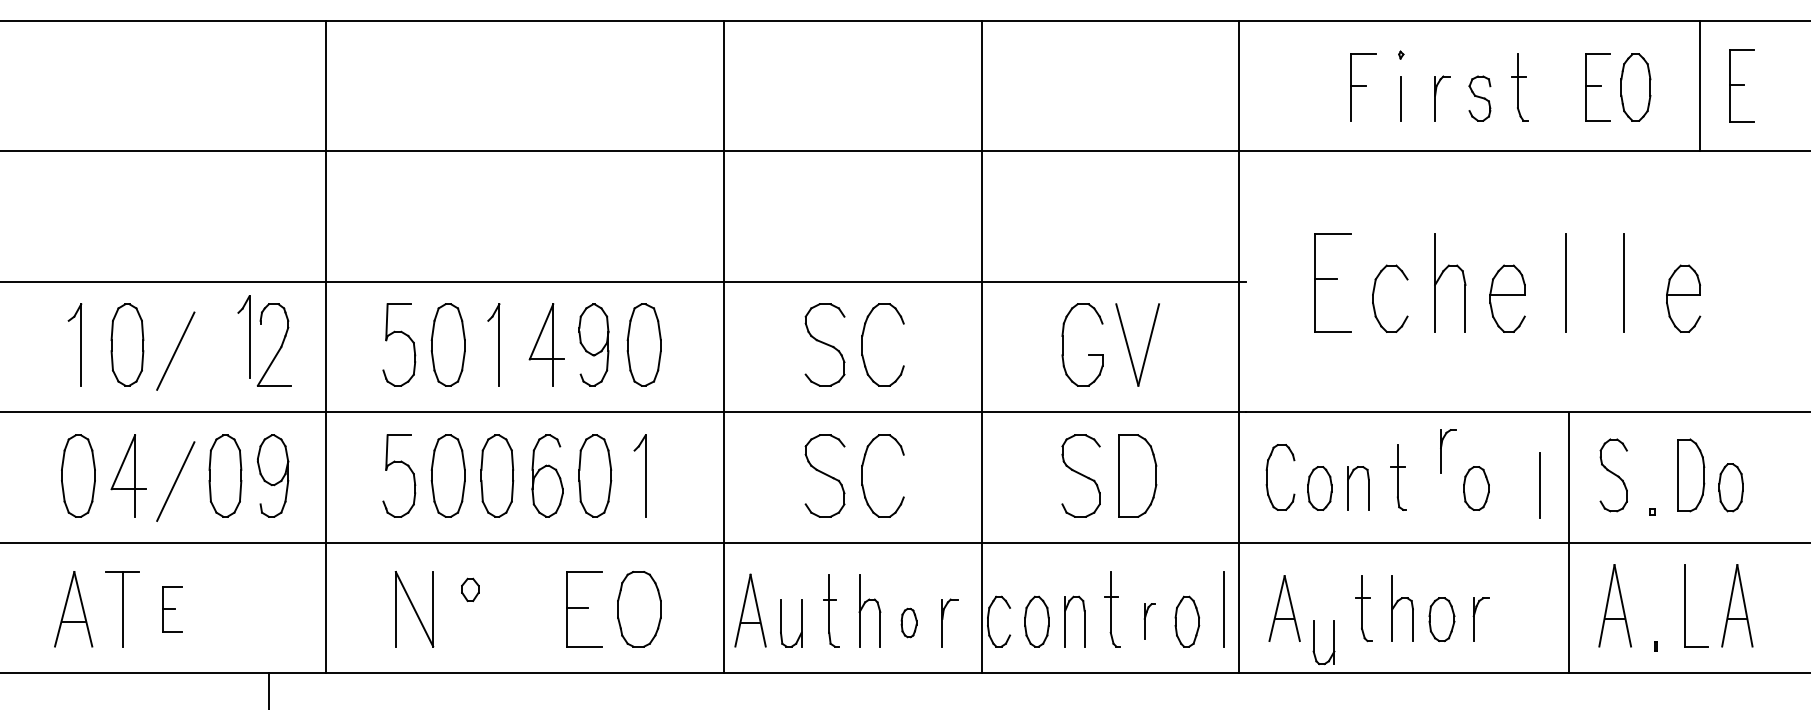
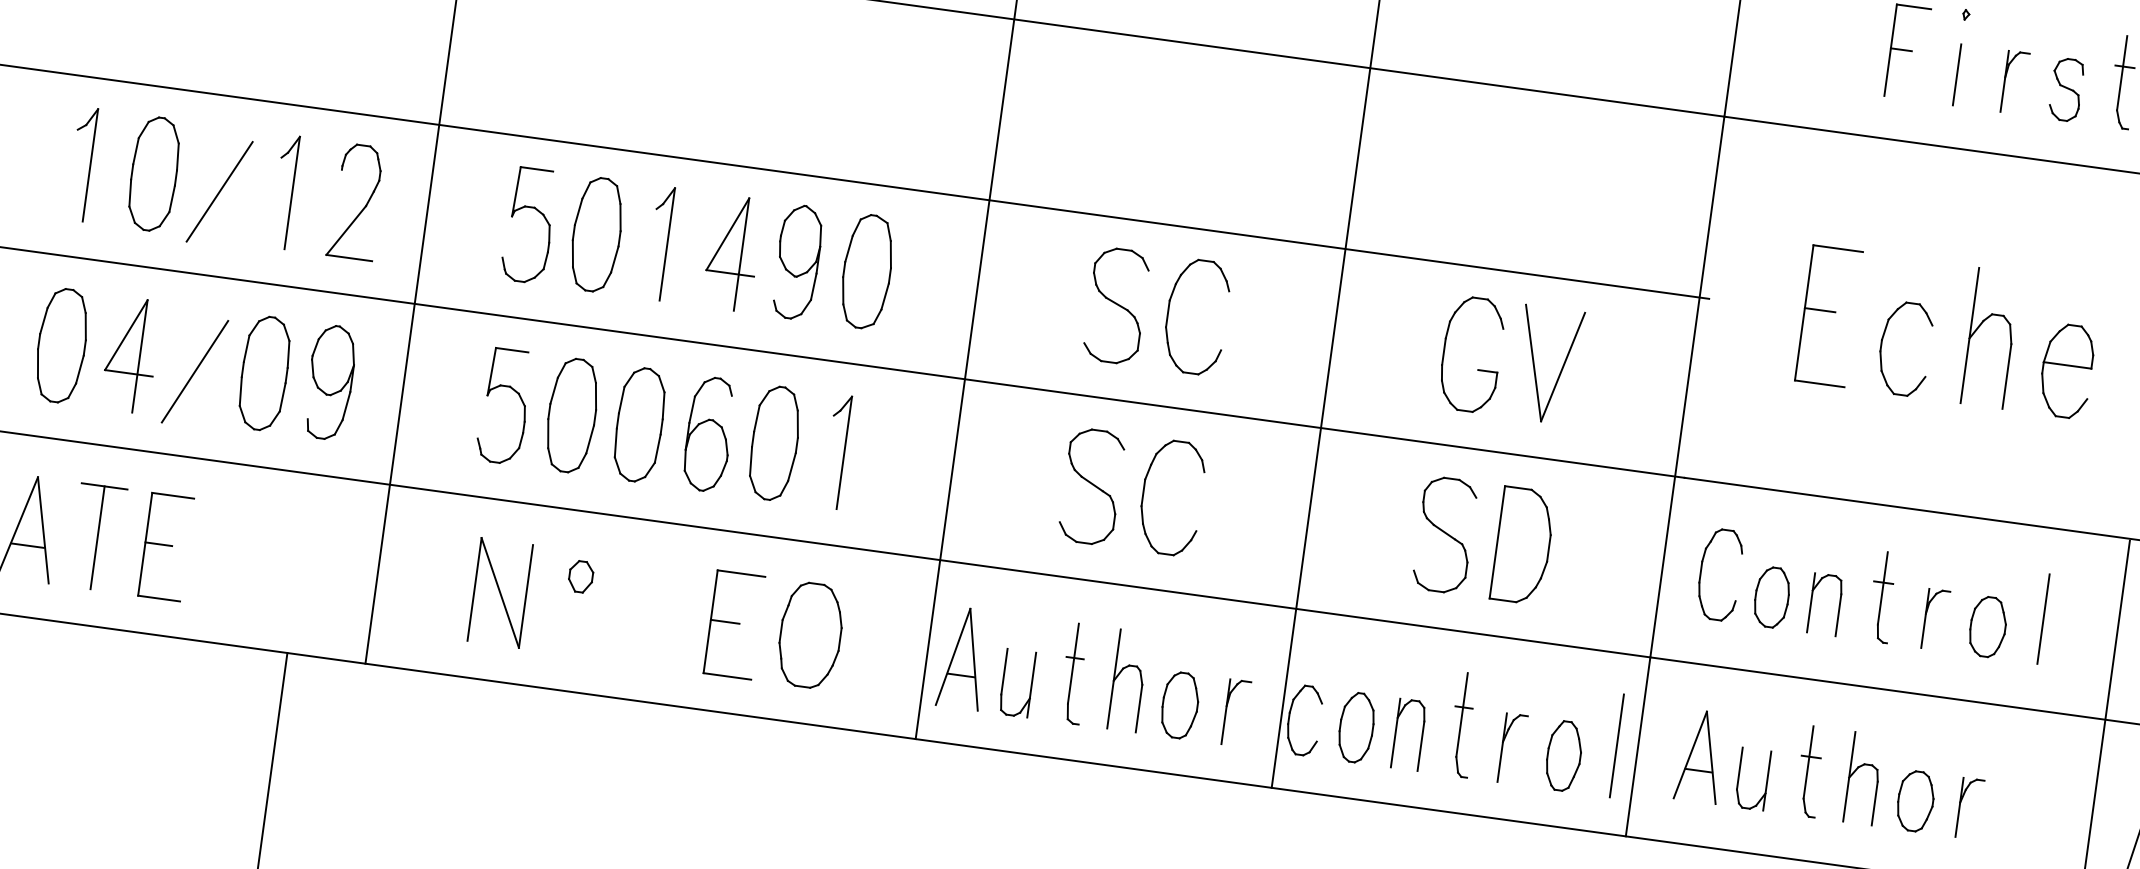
part: (243, 336) -> (284, 191), moved
part: (1441, 451) -> (1926, 618), moved
line: (1539, 485) -> (2042, 619), moved
part: (172, 609) -> (166, 547), size x1.67
part: (1149, 621) -> (1511, 748), size x1.43
part: (908, 622) -> (1179, 704), size x1.67
part: (1314, 642) -> (1739, 777), moved

